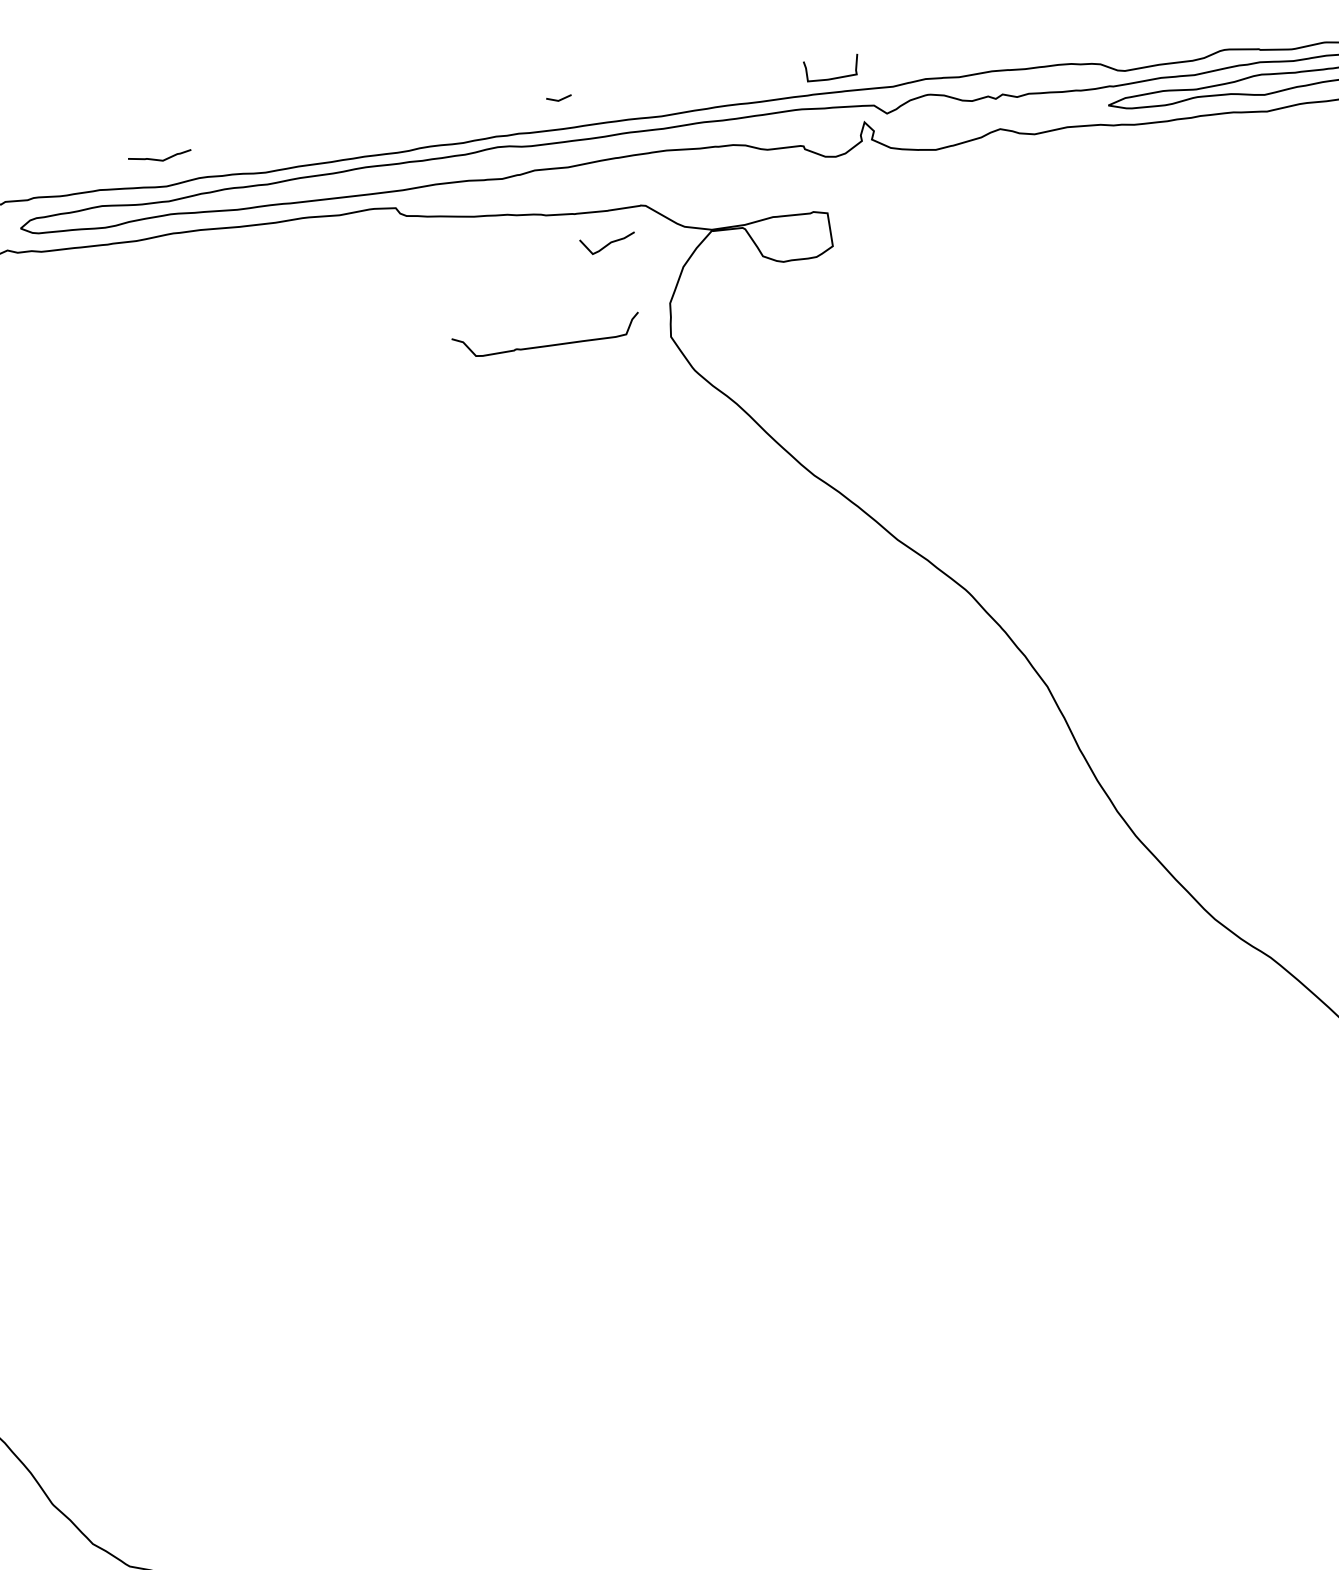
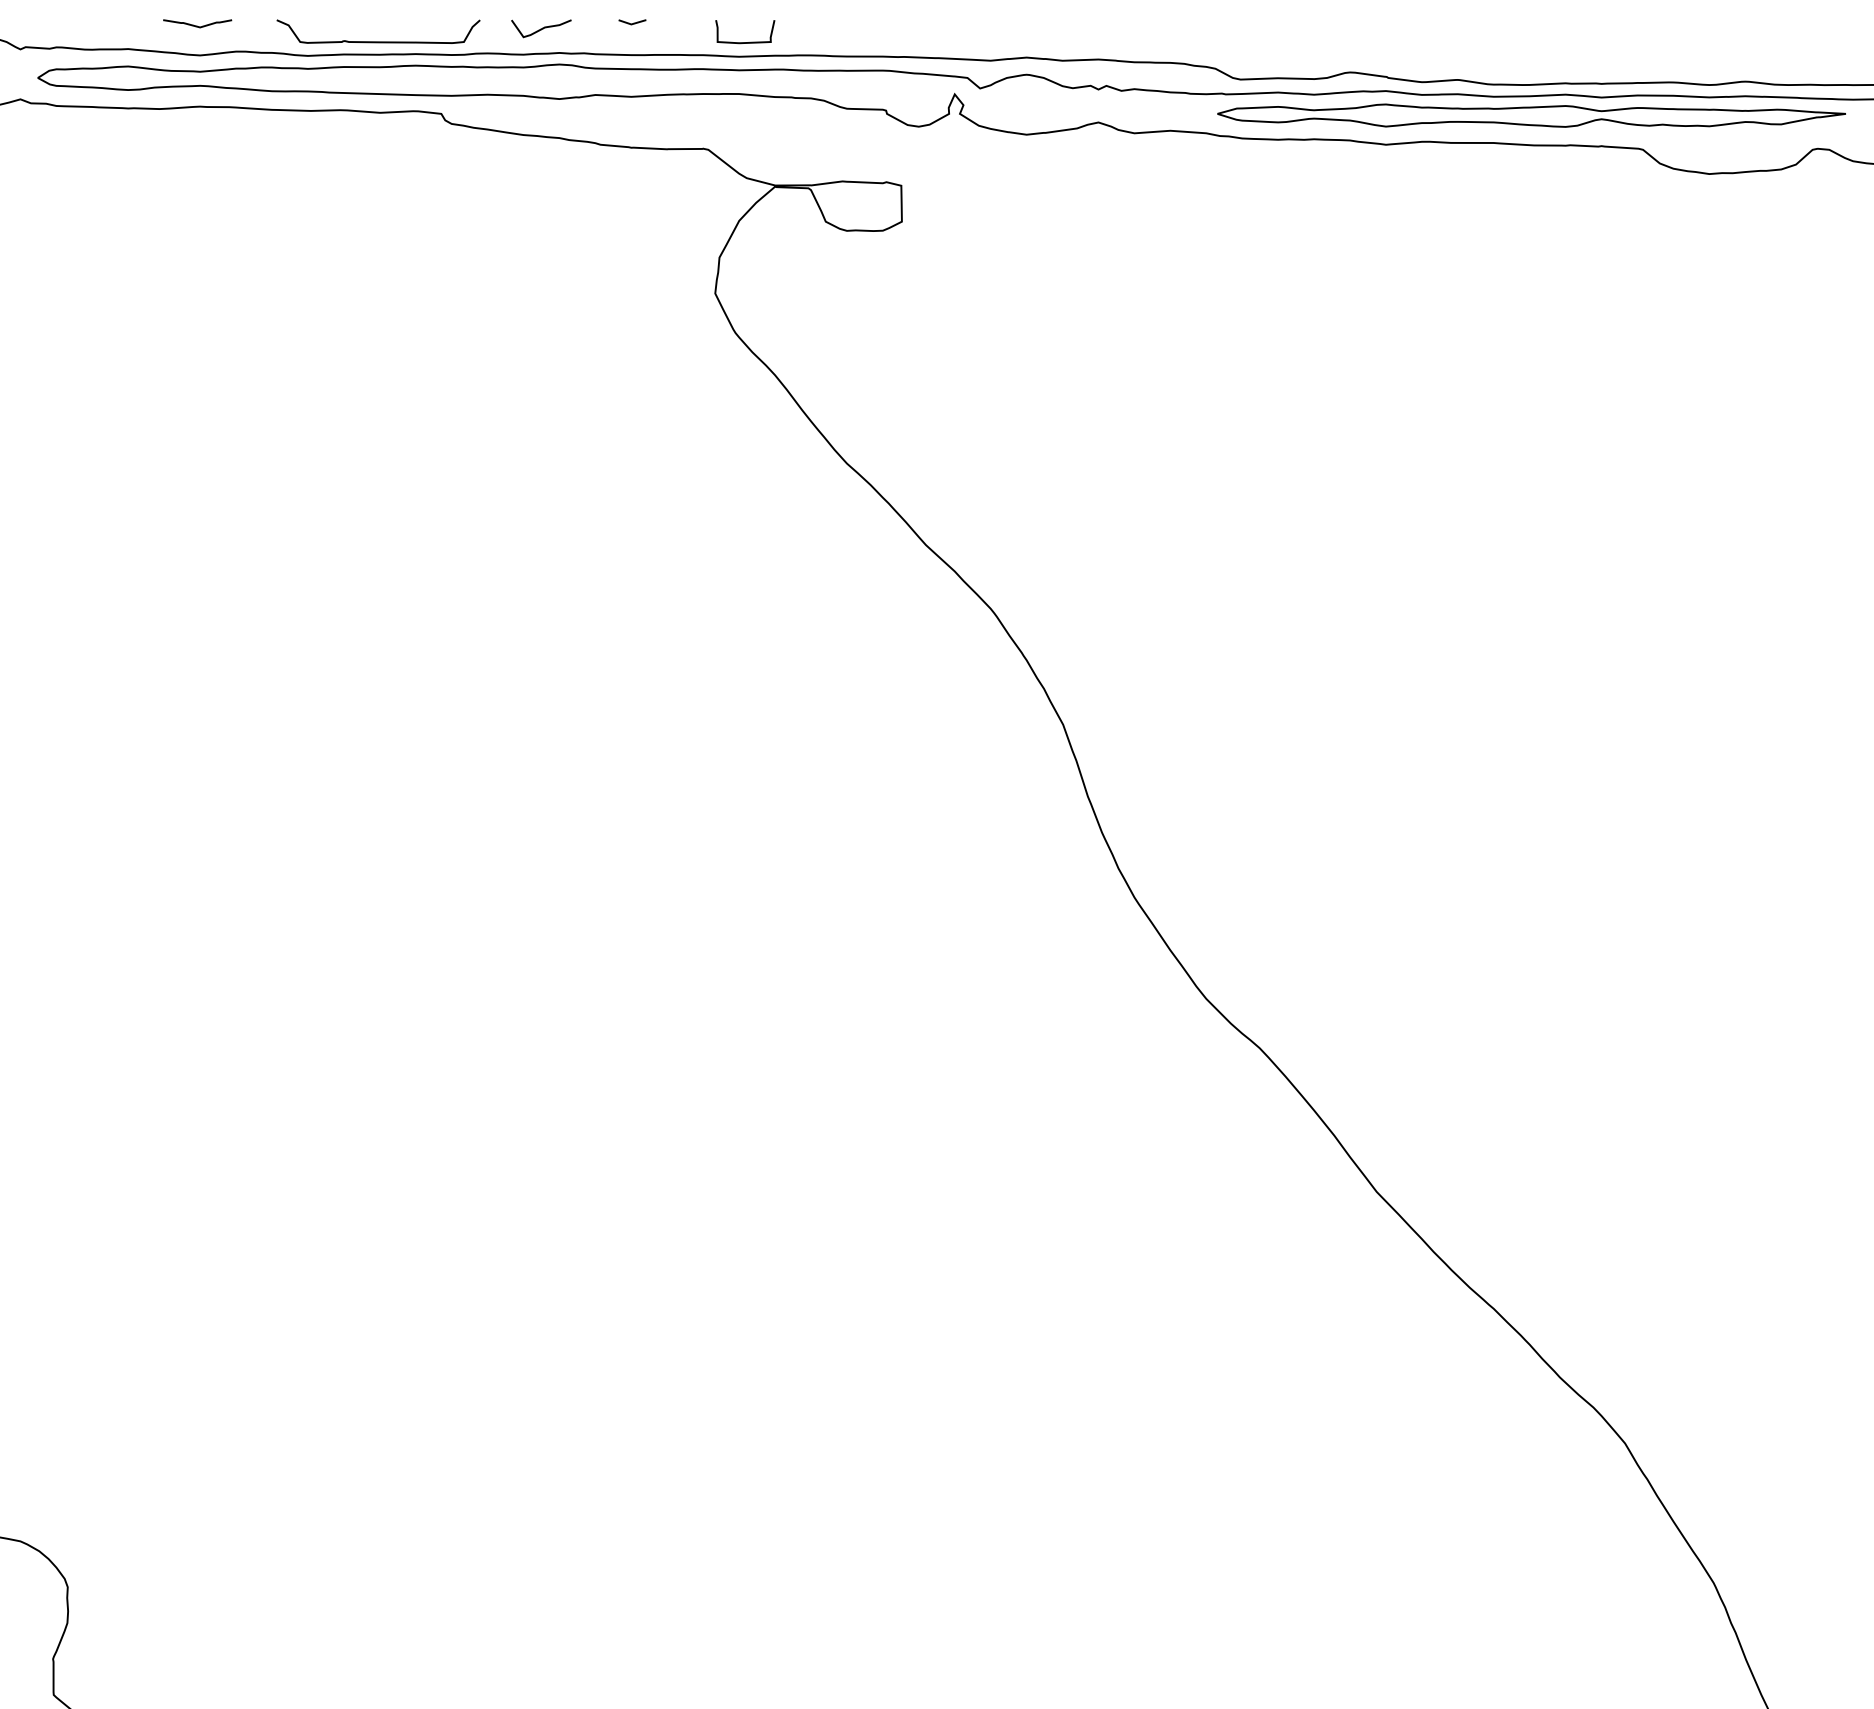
curve: (833, 78) -> (745, 42), moved
curve: (608, 243) -> (541, 28), moved
curve: (547, 345) -> (378, 41), moved

